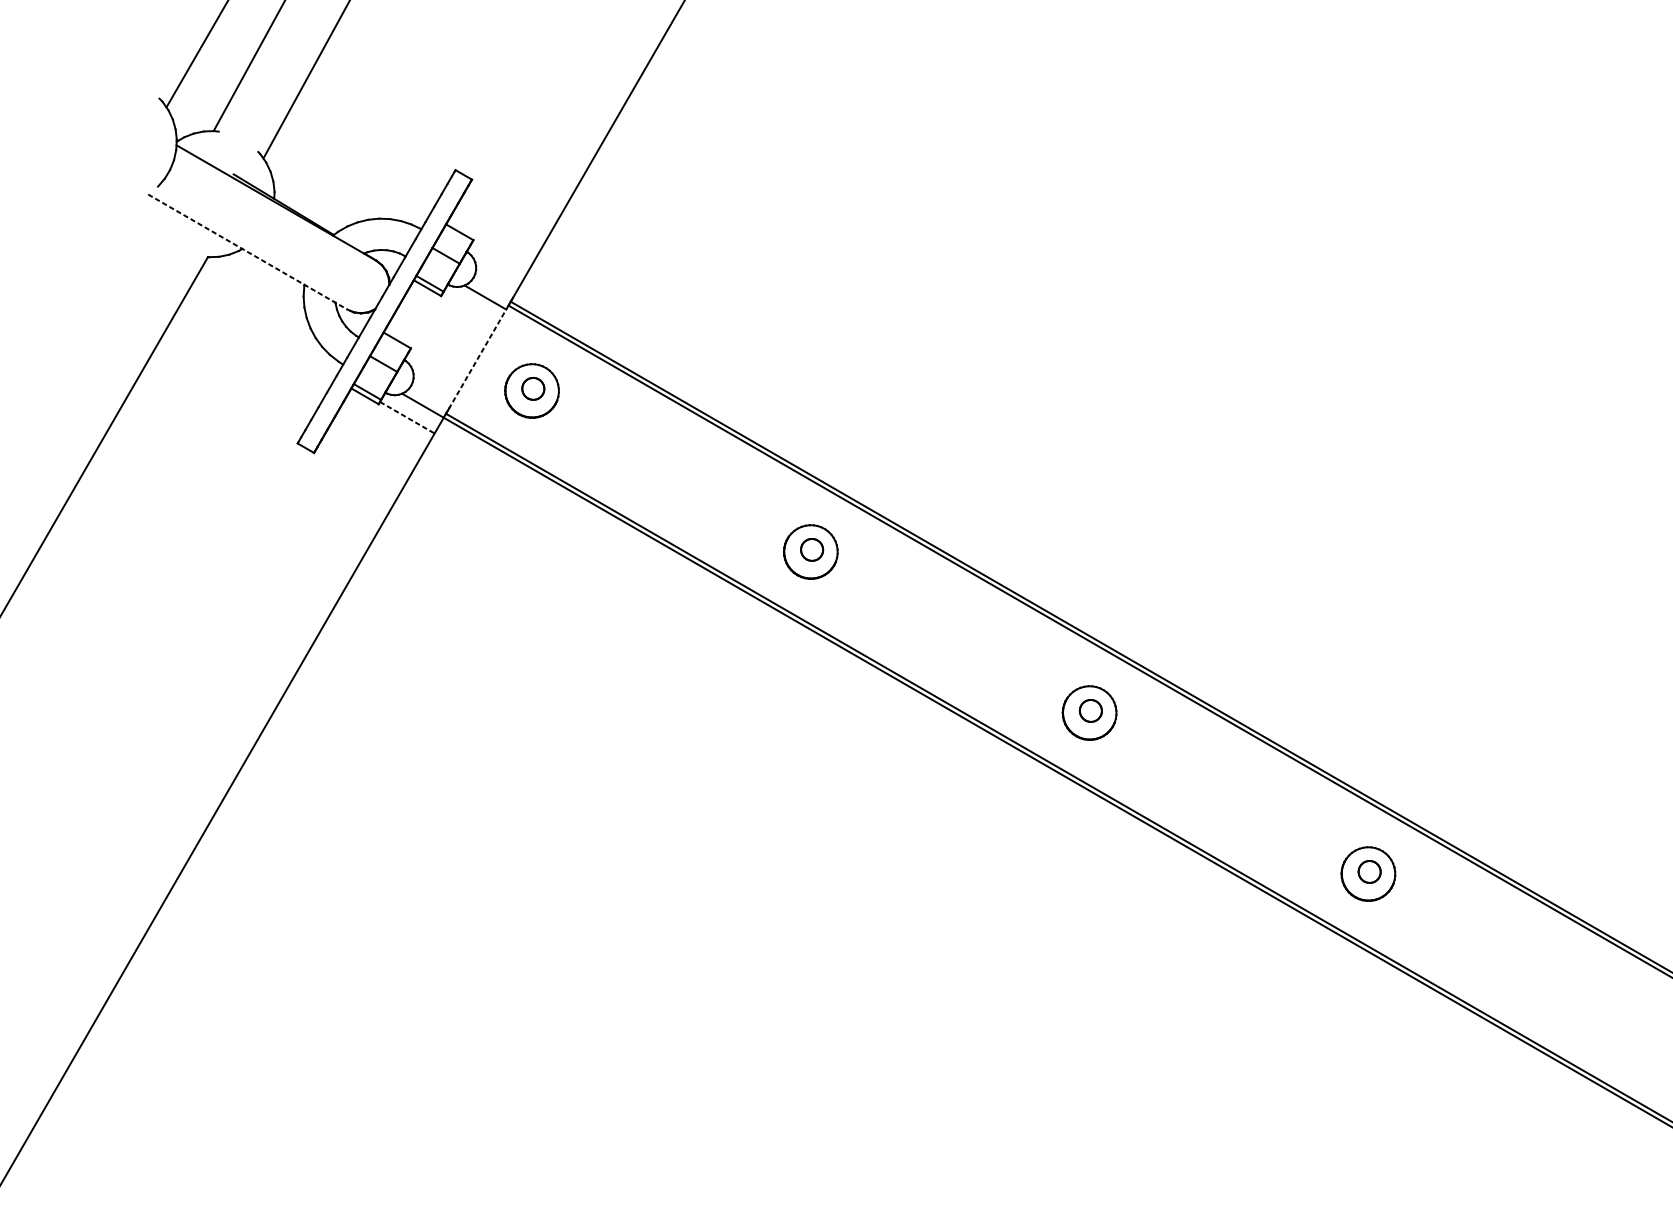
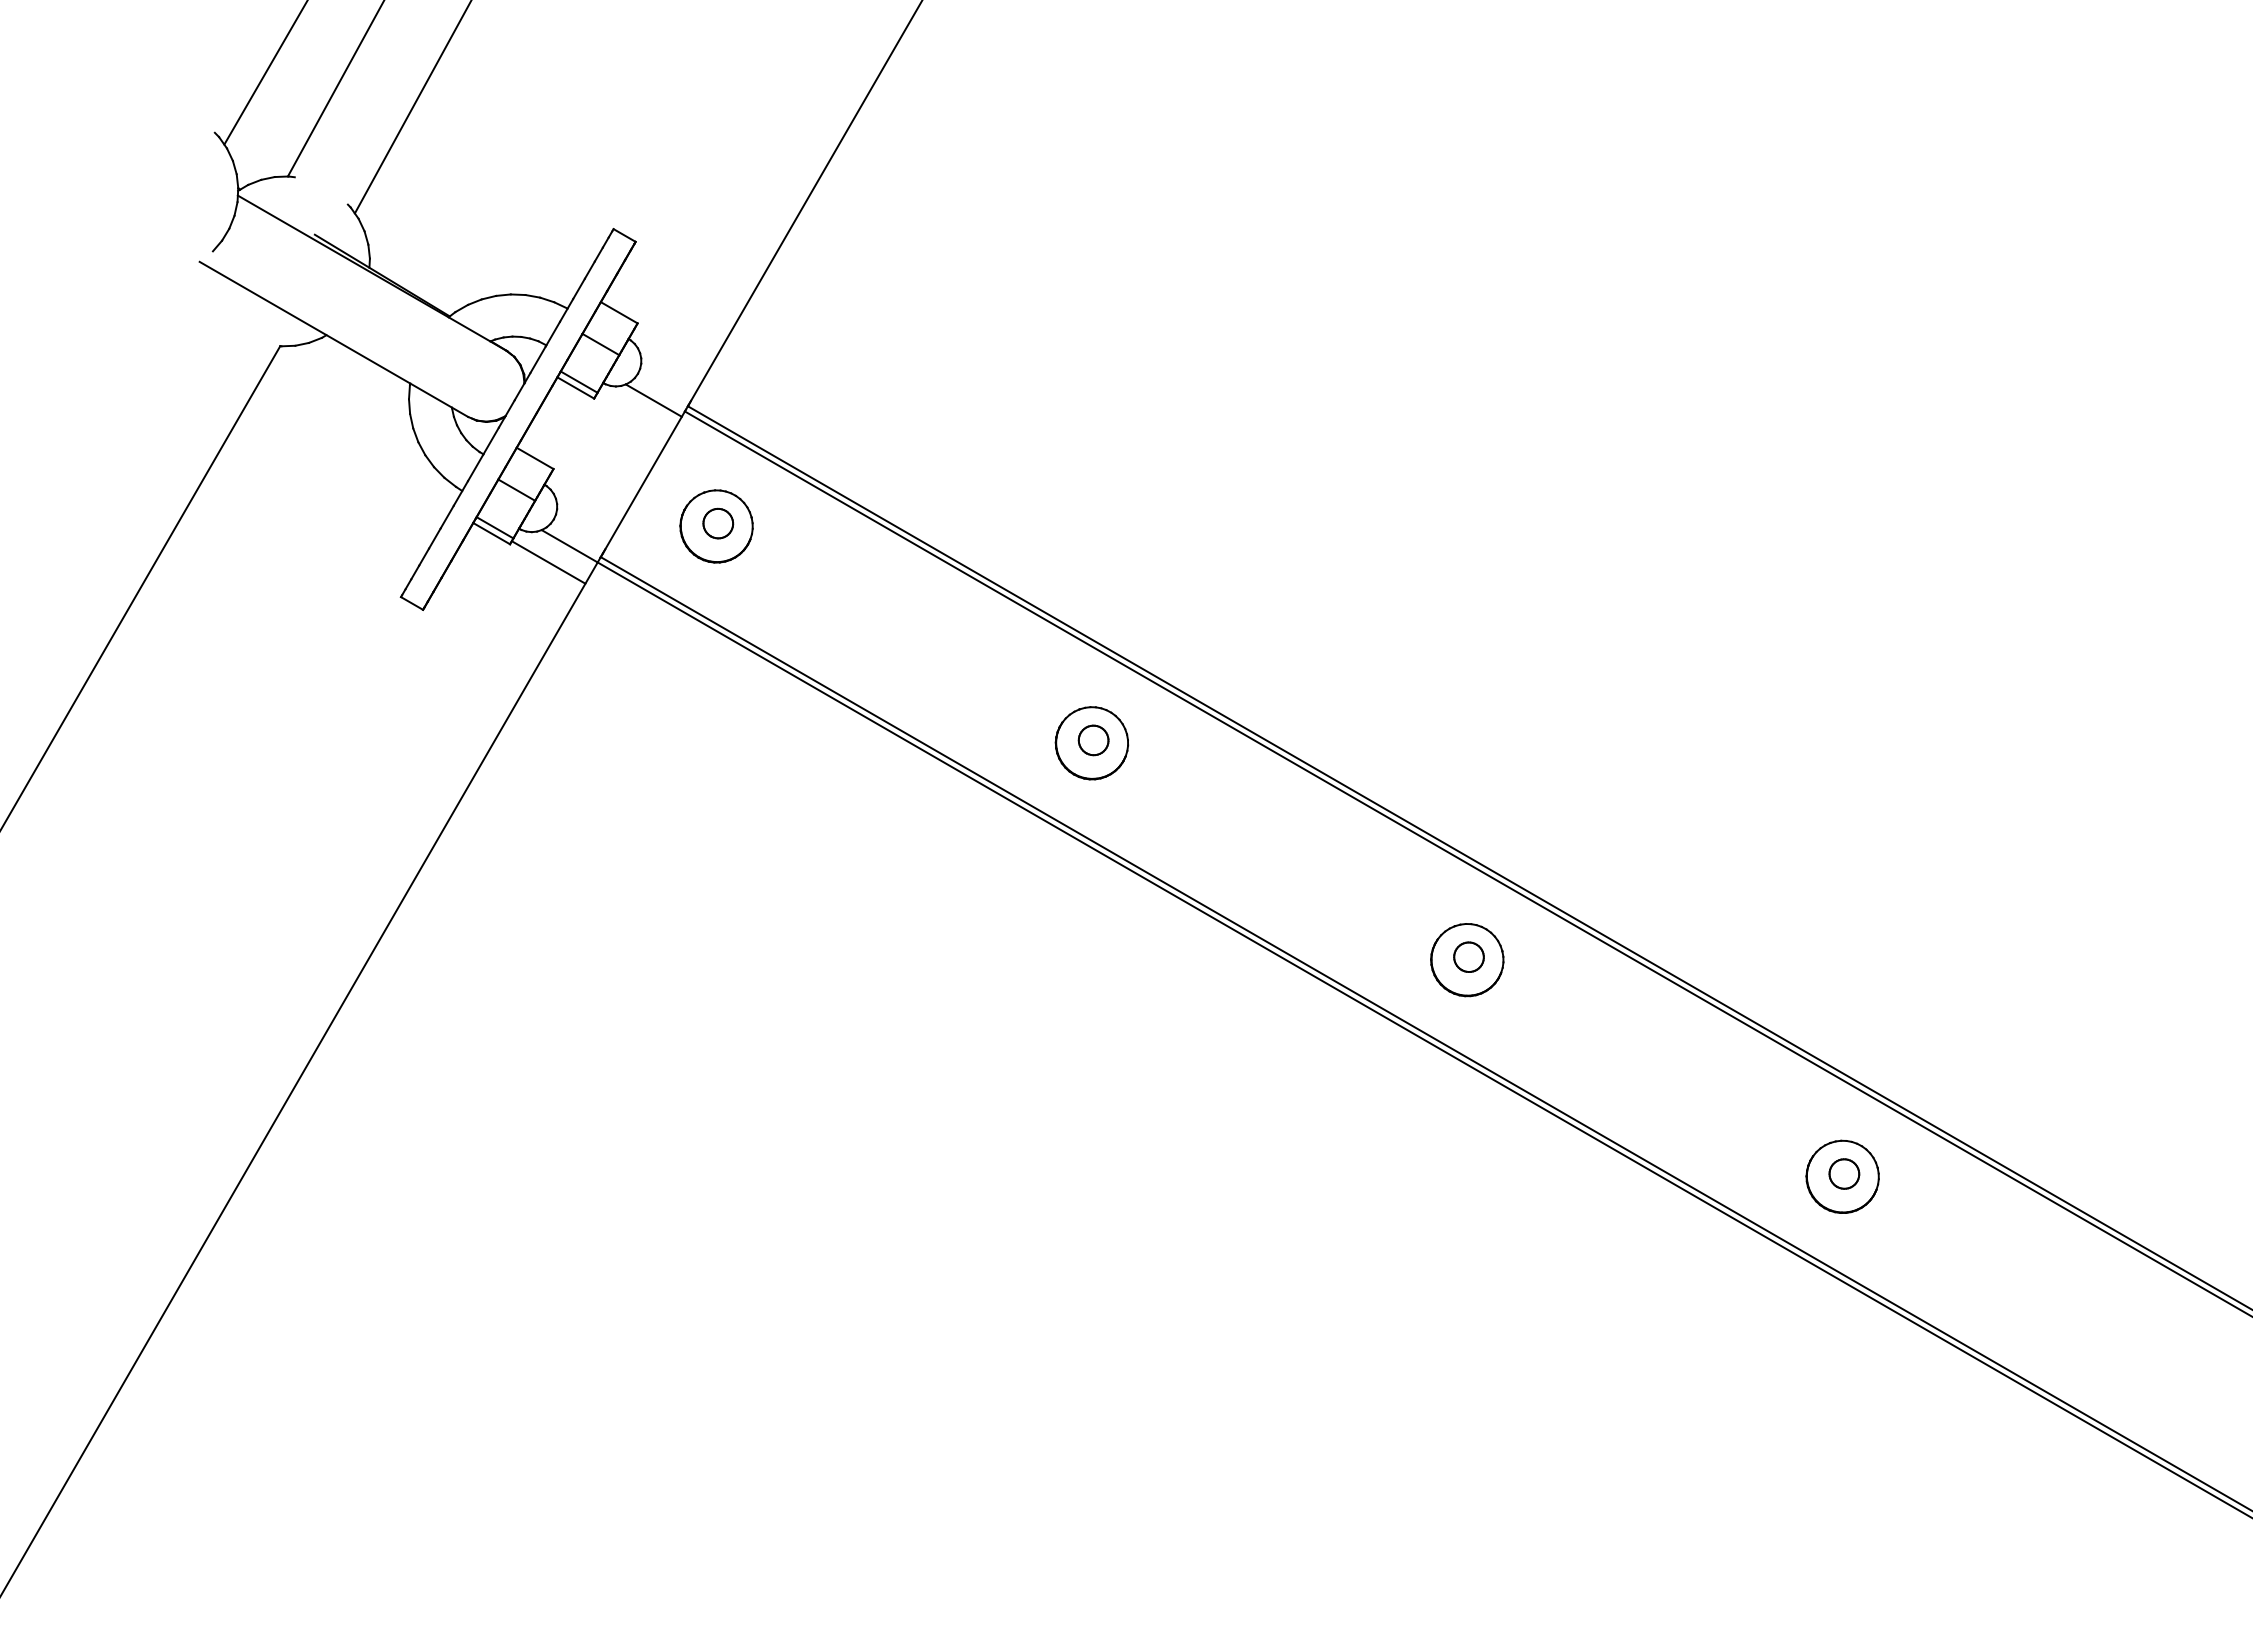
line: (248, 252) -> (334, 339), dashed -> solid
line: (477, 359) -> (642, 484), dashed -> solid
line: (407, 417) -> (549, 562), dashed -> solid

